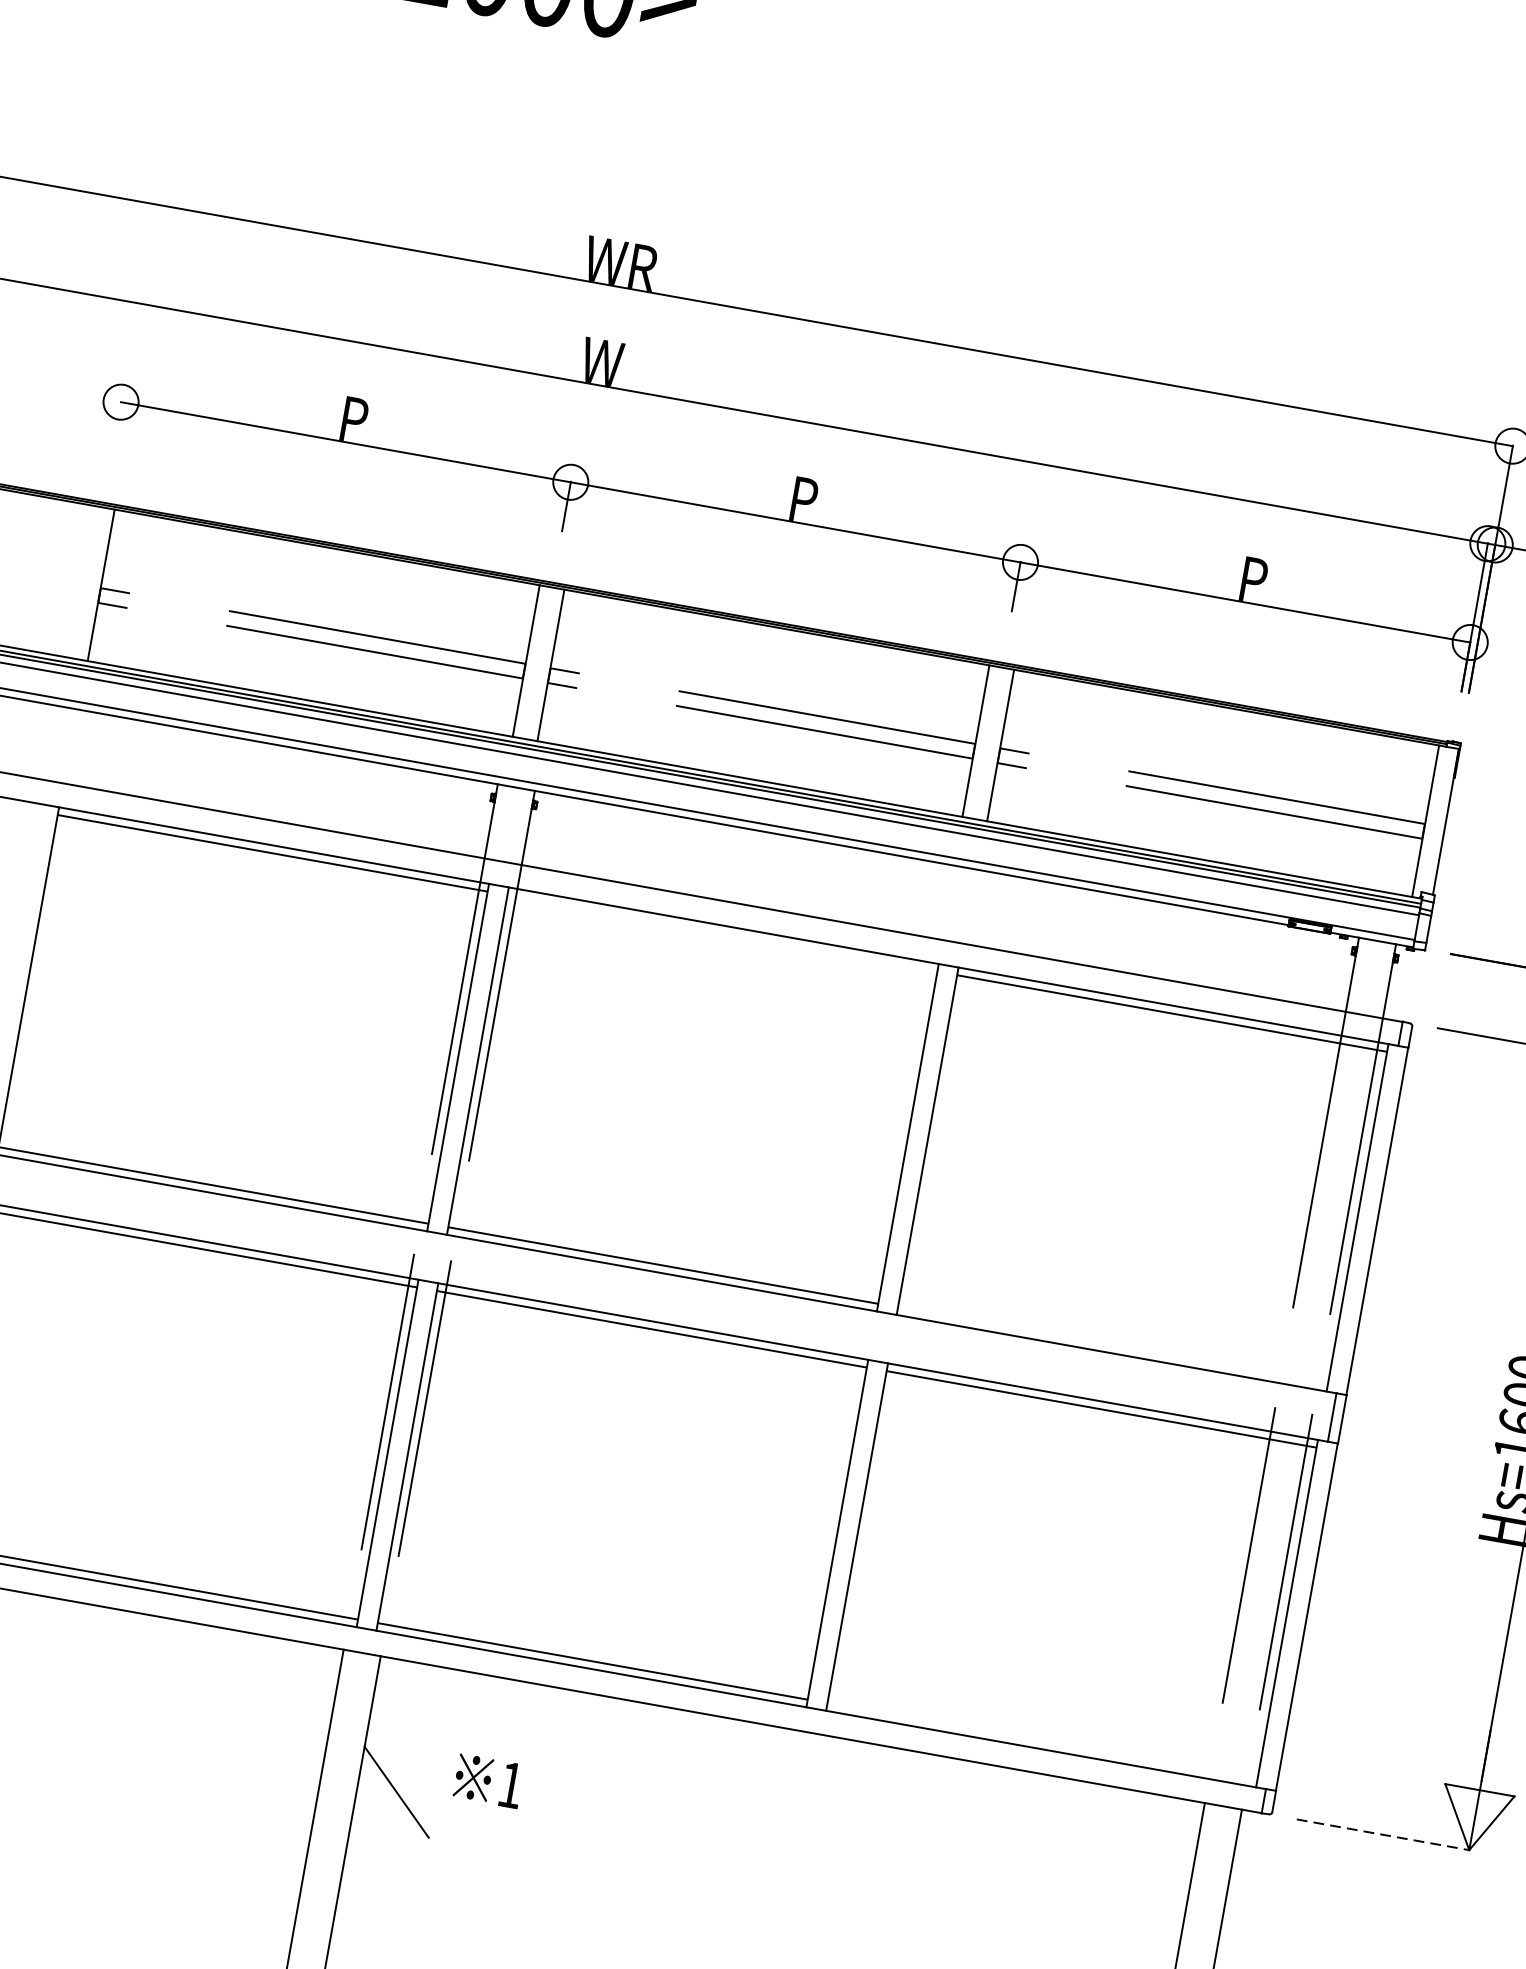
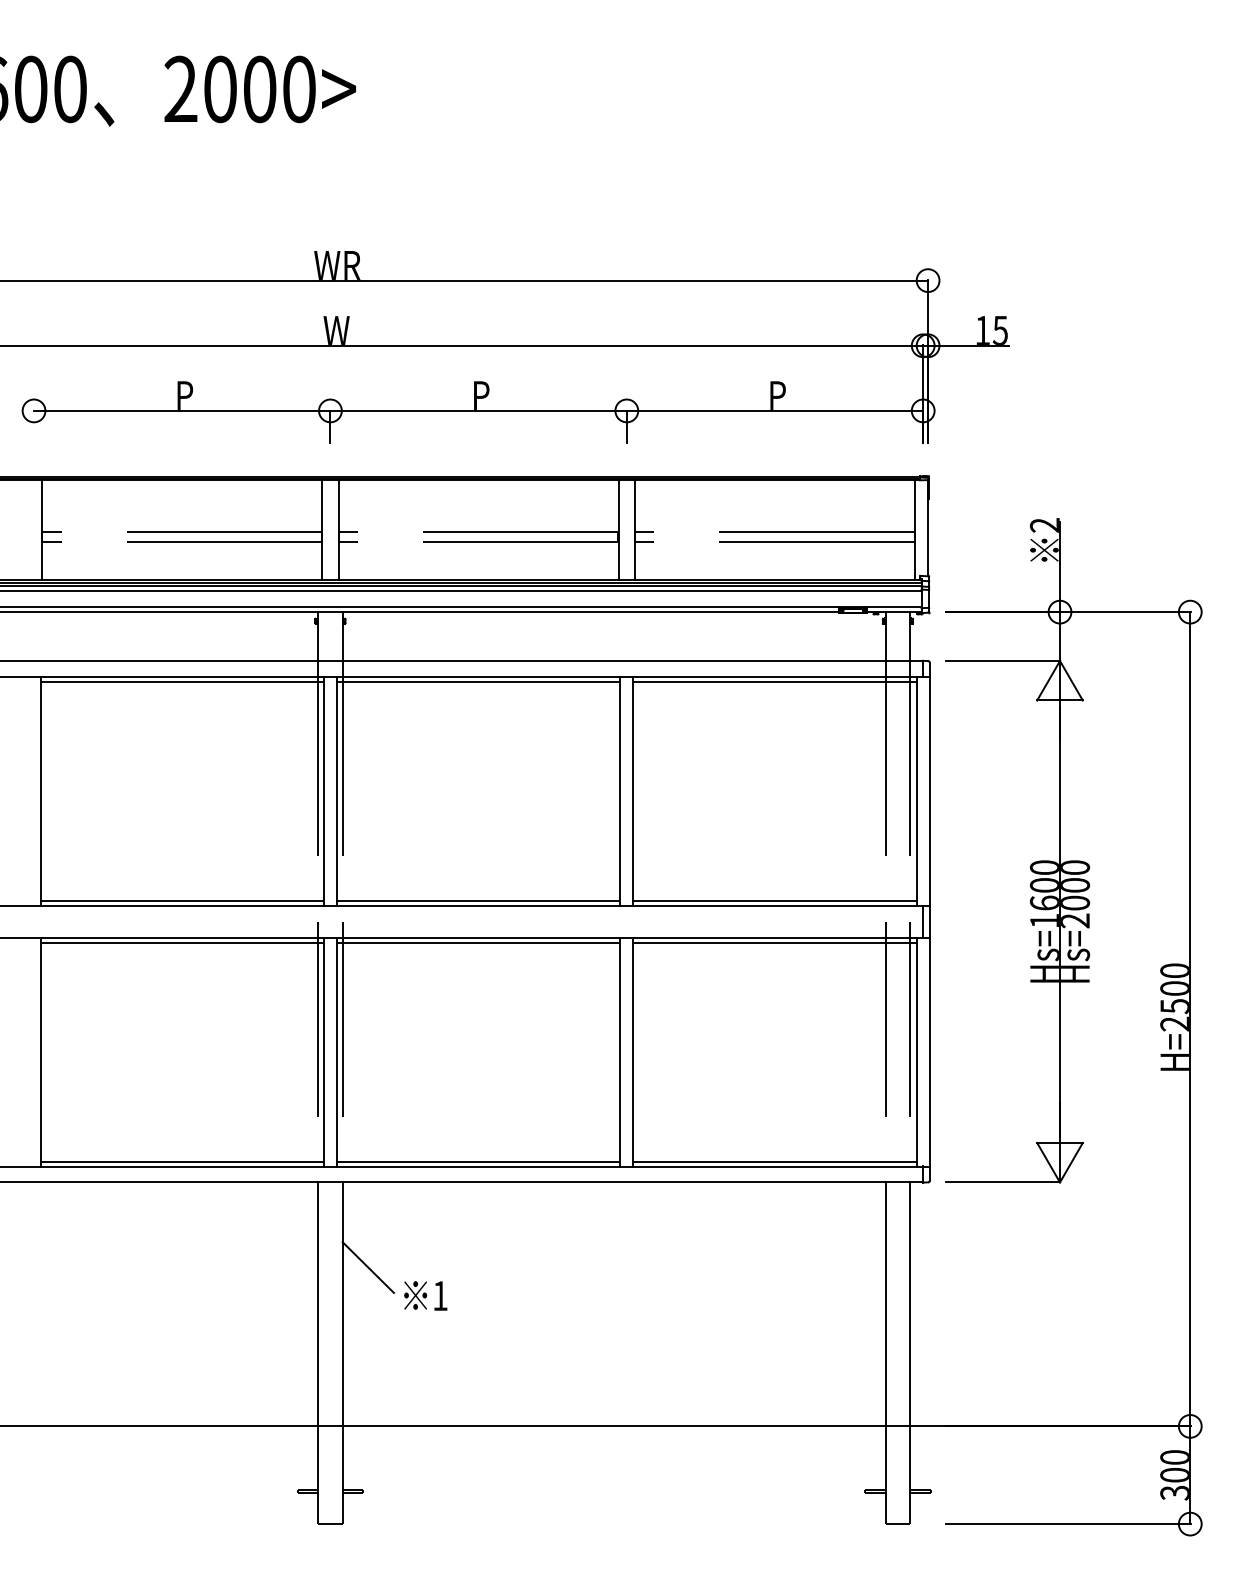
line: (722, 932) -> (478, 681), added
line: (1112, 1345) -> (774, 900), added
line: (1041, 1741) -> (774, 1161), added
text: (488, 1780) -> (425, 1295), moved
line: (1383, 1834) -> (1003, 1182), dashed -> solid

